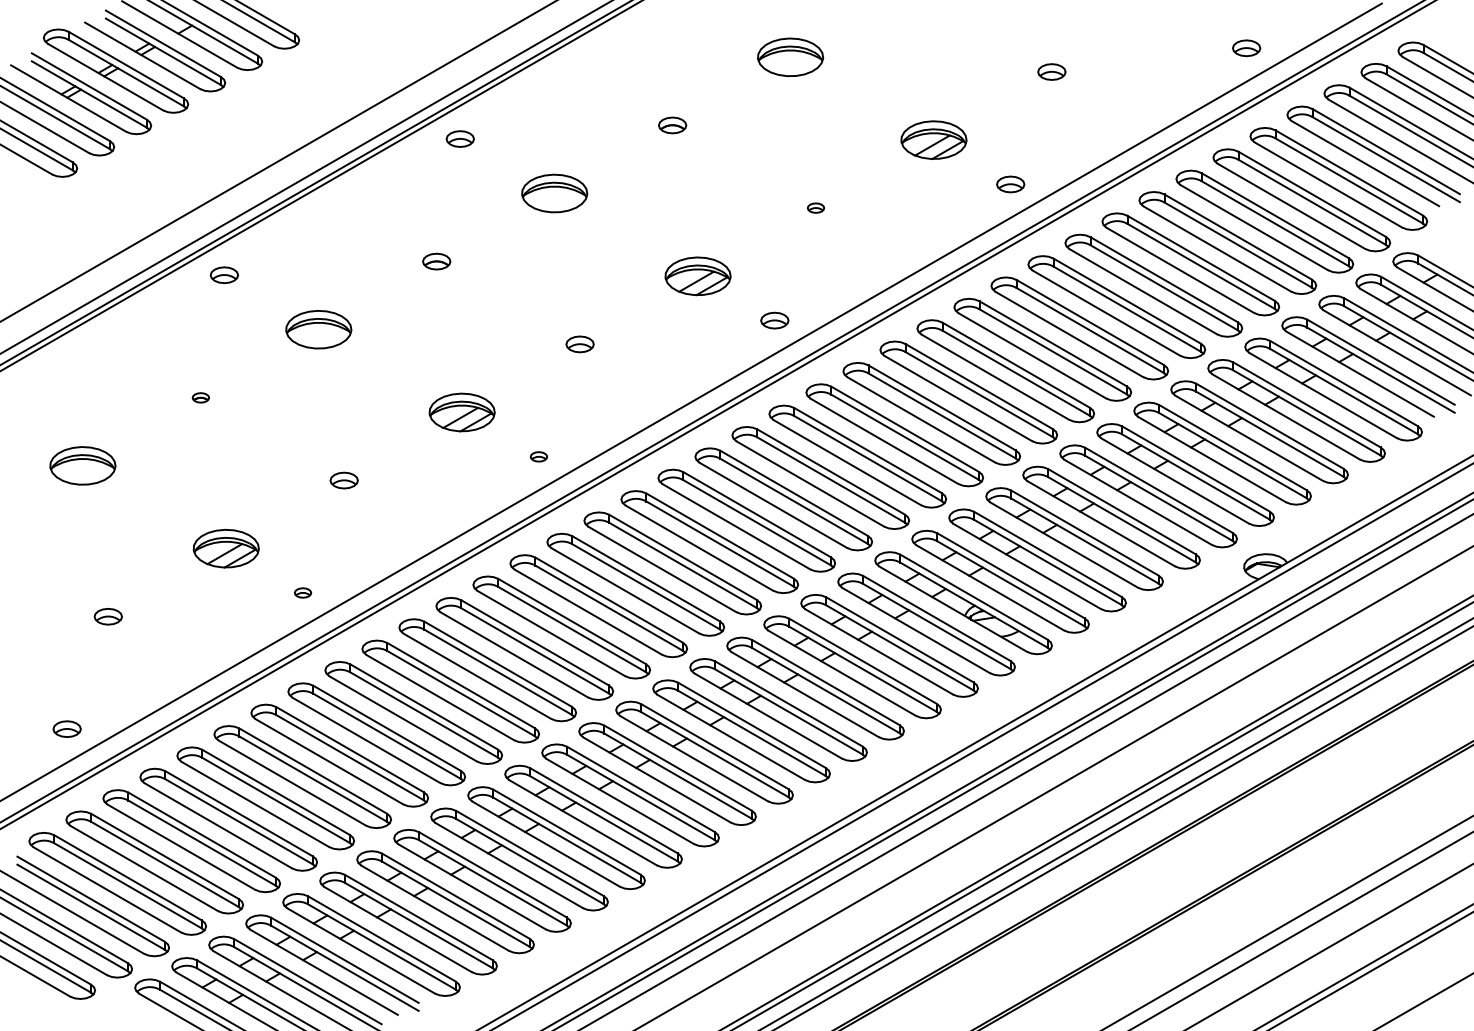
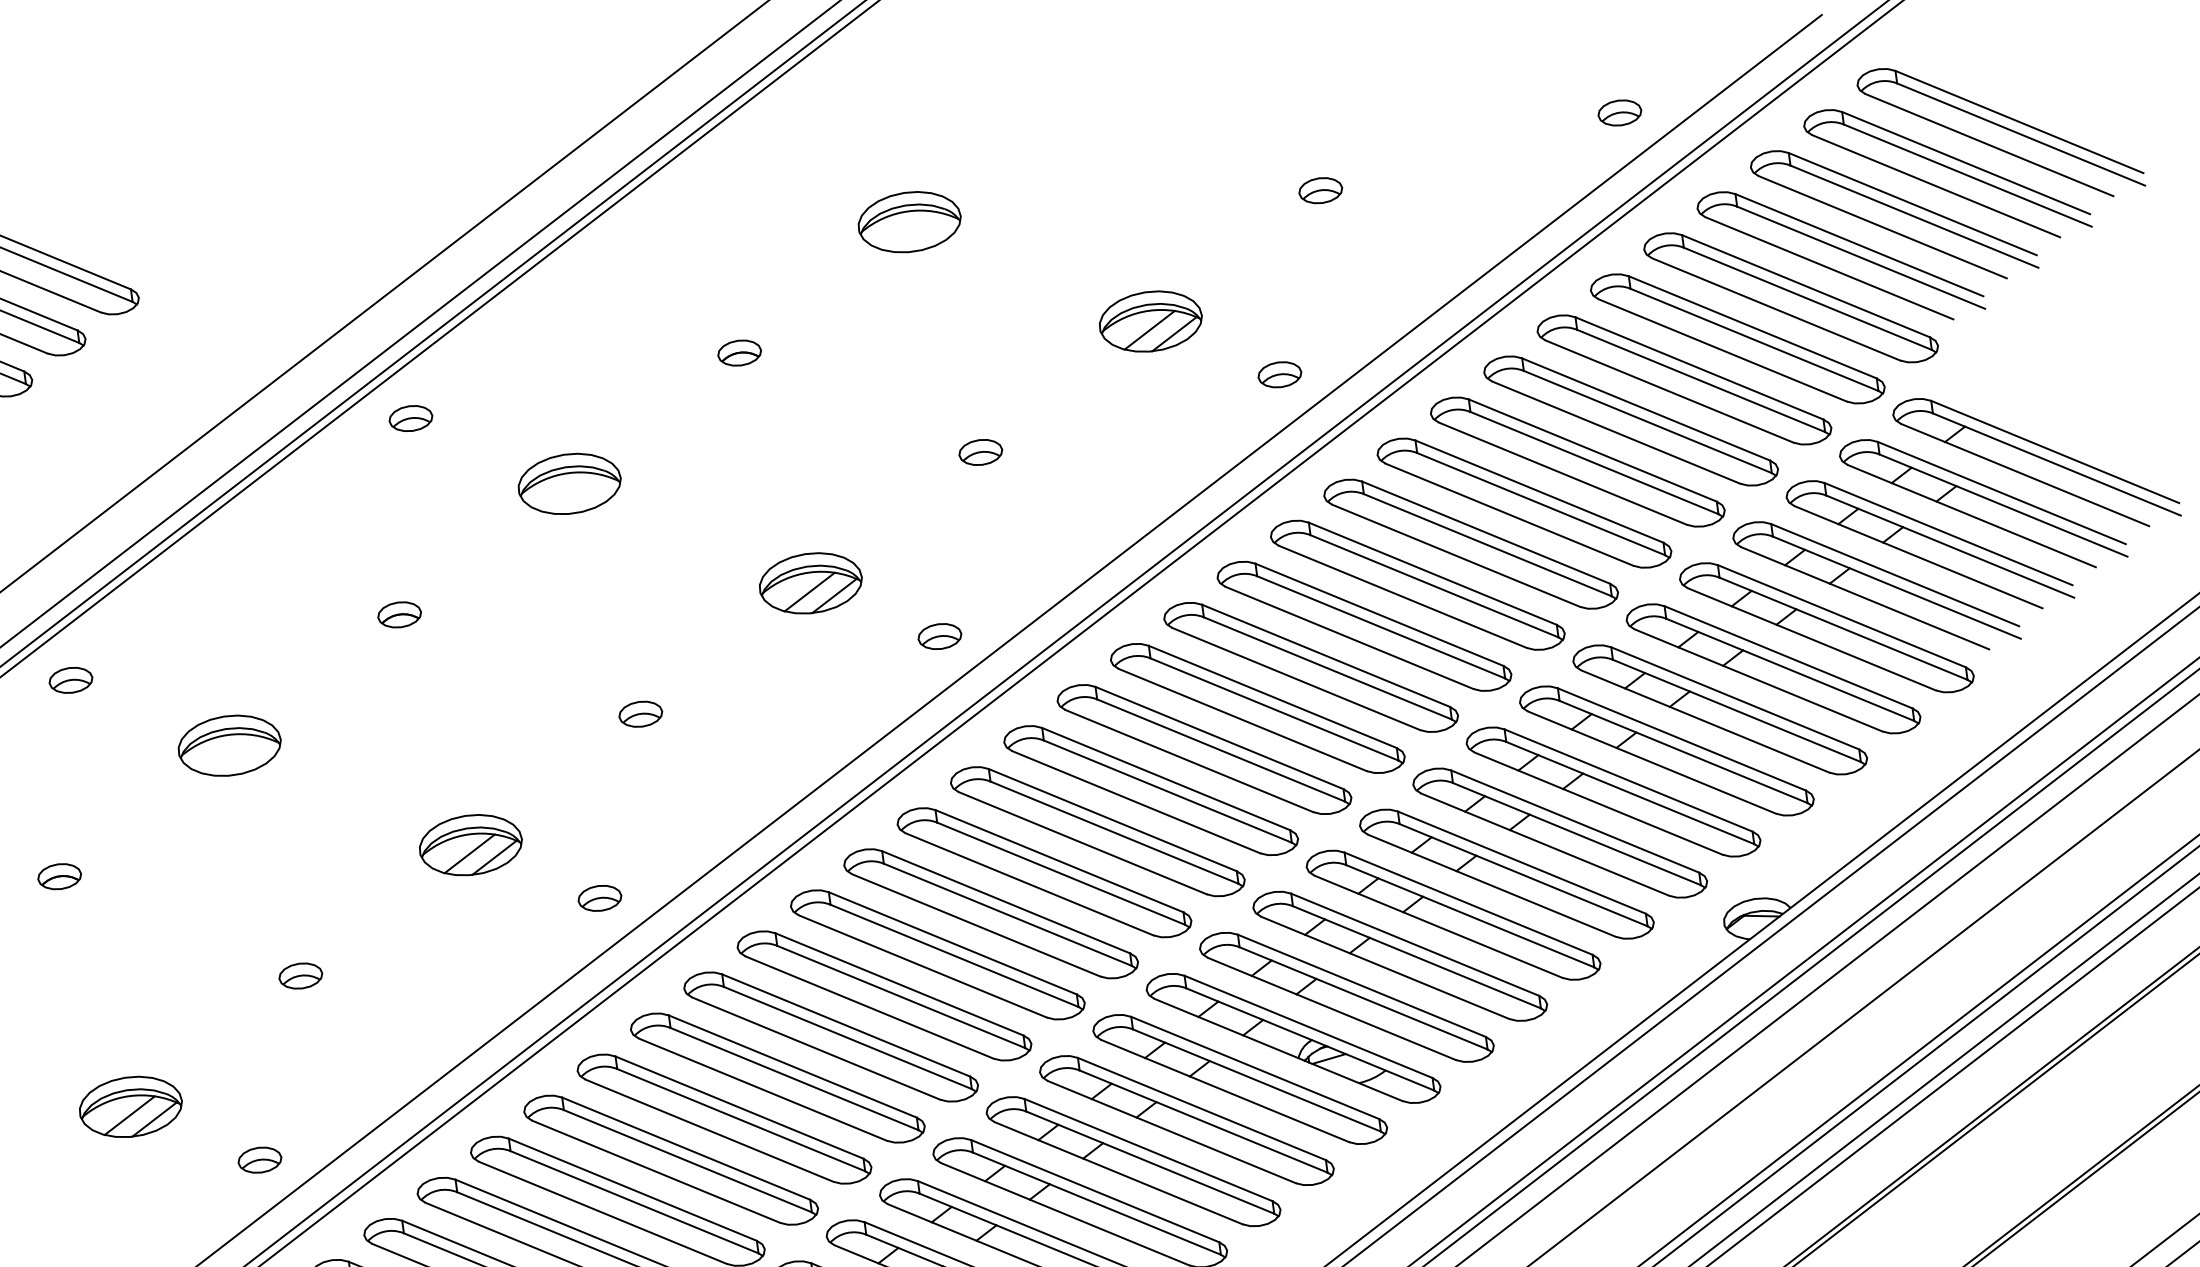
part: (815, 207) -> (979, 451), size x1.67
part: (200, 397) -> (59, 876), size x1.67
part: (538, 456) -> (599, 897), size x1.67
part: (302, 592) -> (259, 1159), size x1.67

